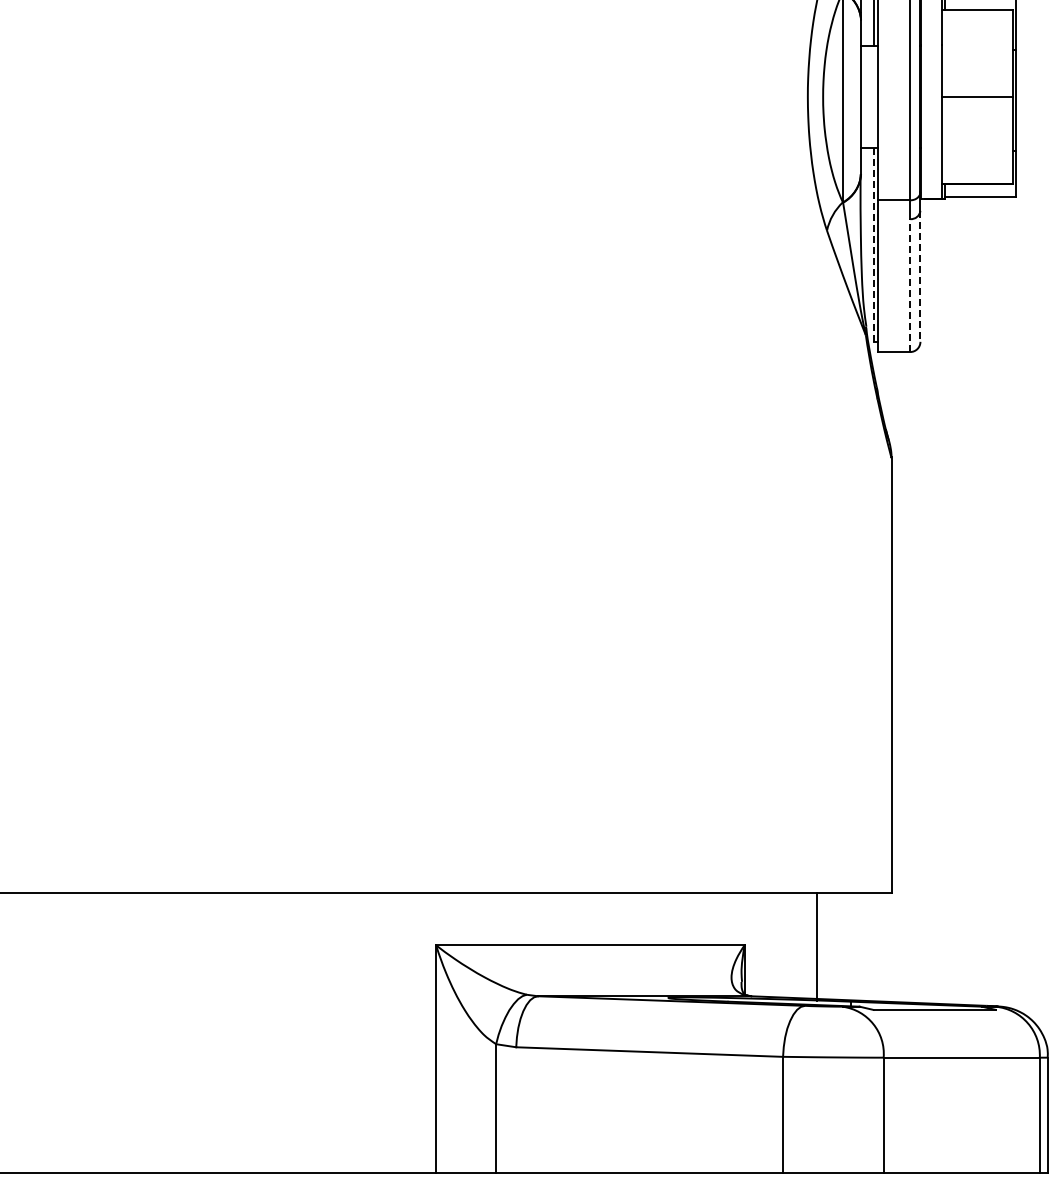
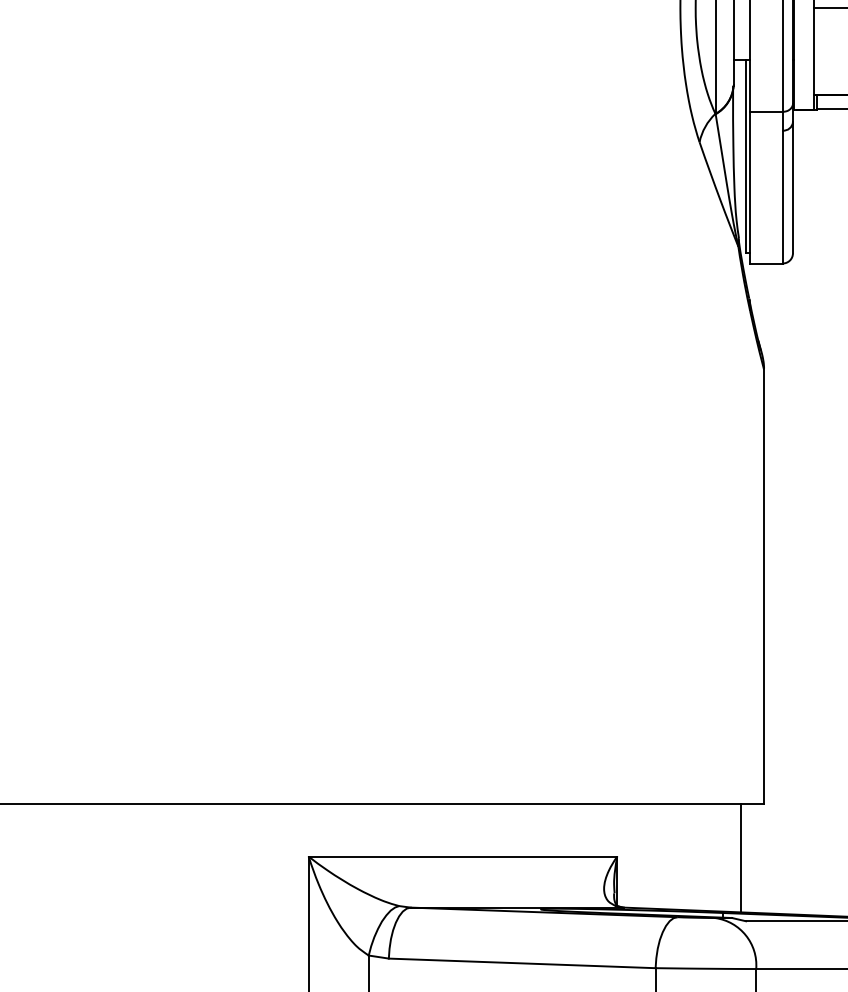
line: (873, 244) -> (746, 155), dashed -> solid
line: (920, 276) -> (793, 187), dashed -> solid
line: (910, 285) -> (783, 196), dashed -> solid
line: (817, 946) -> (741, 857), moved

